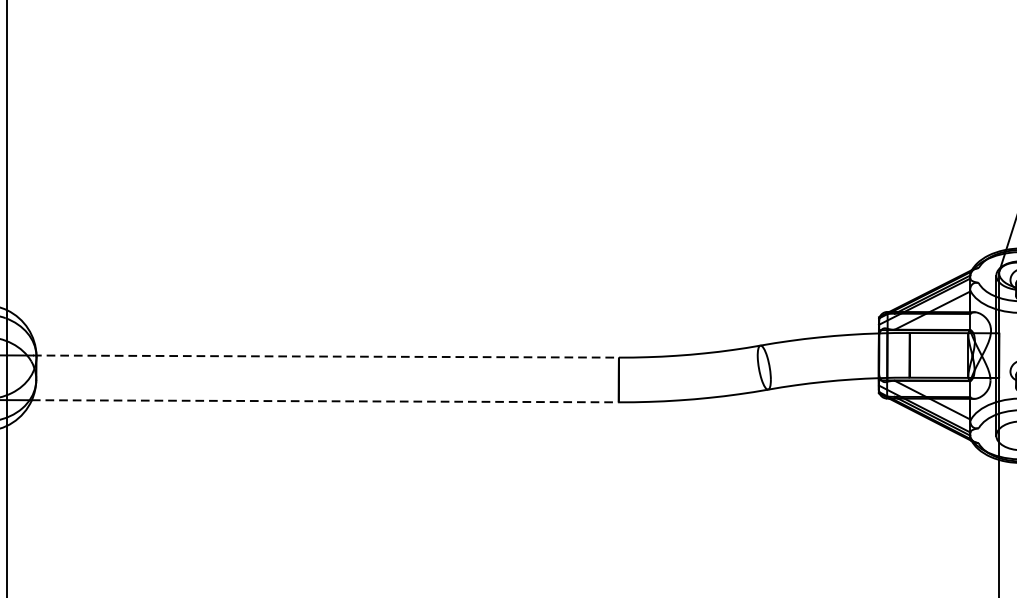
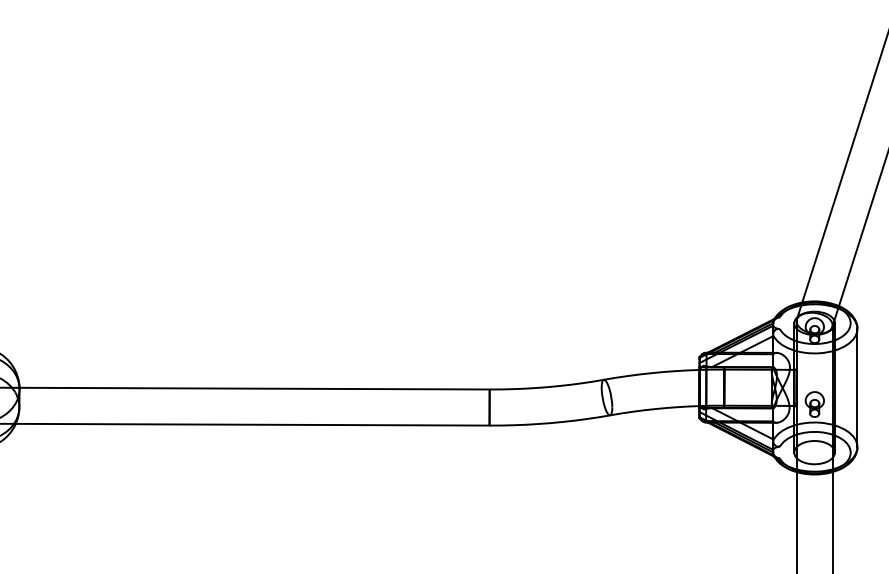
line: (326, 356) -> (253, 388), dashed -> solid
line: (325, 400) -> (252, 424), dashed -> solid

